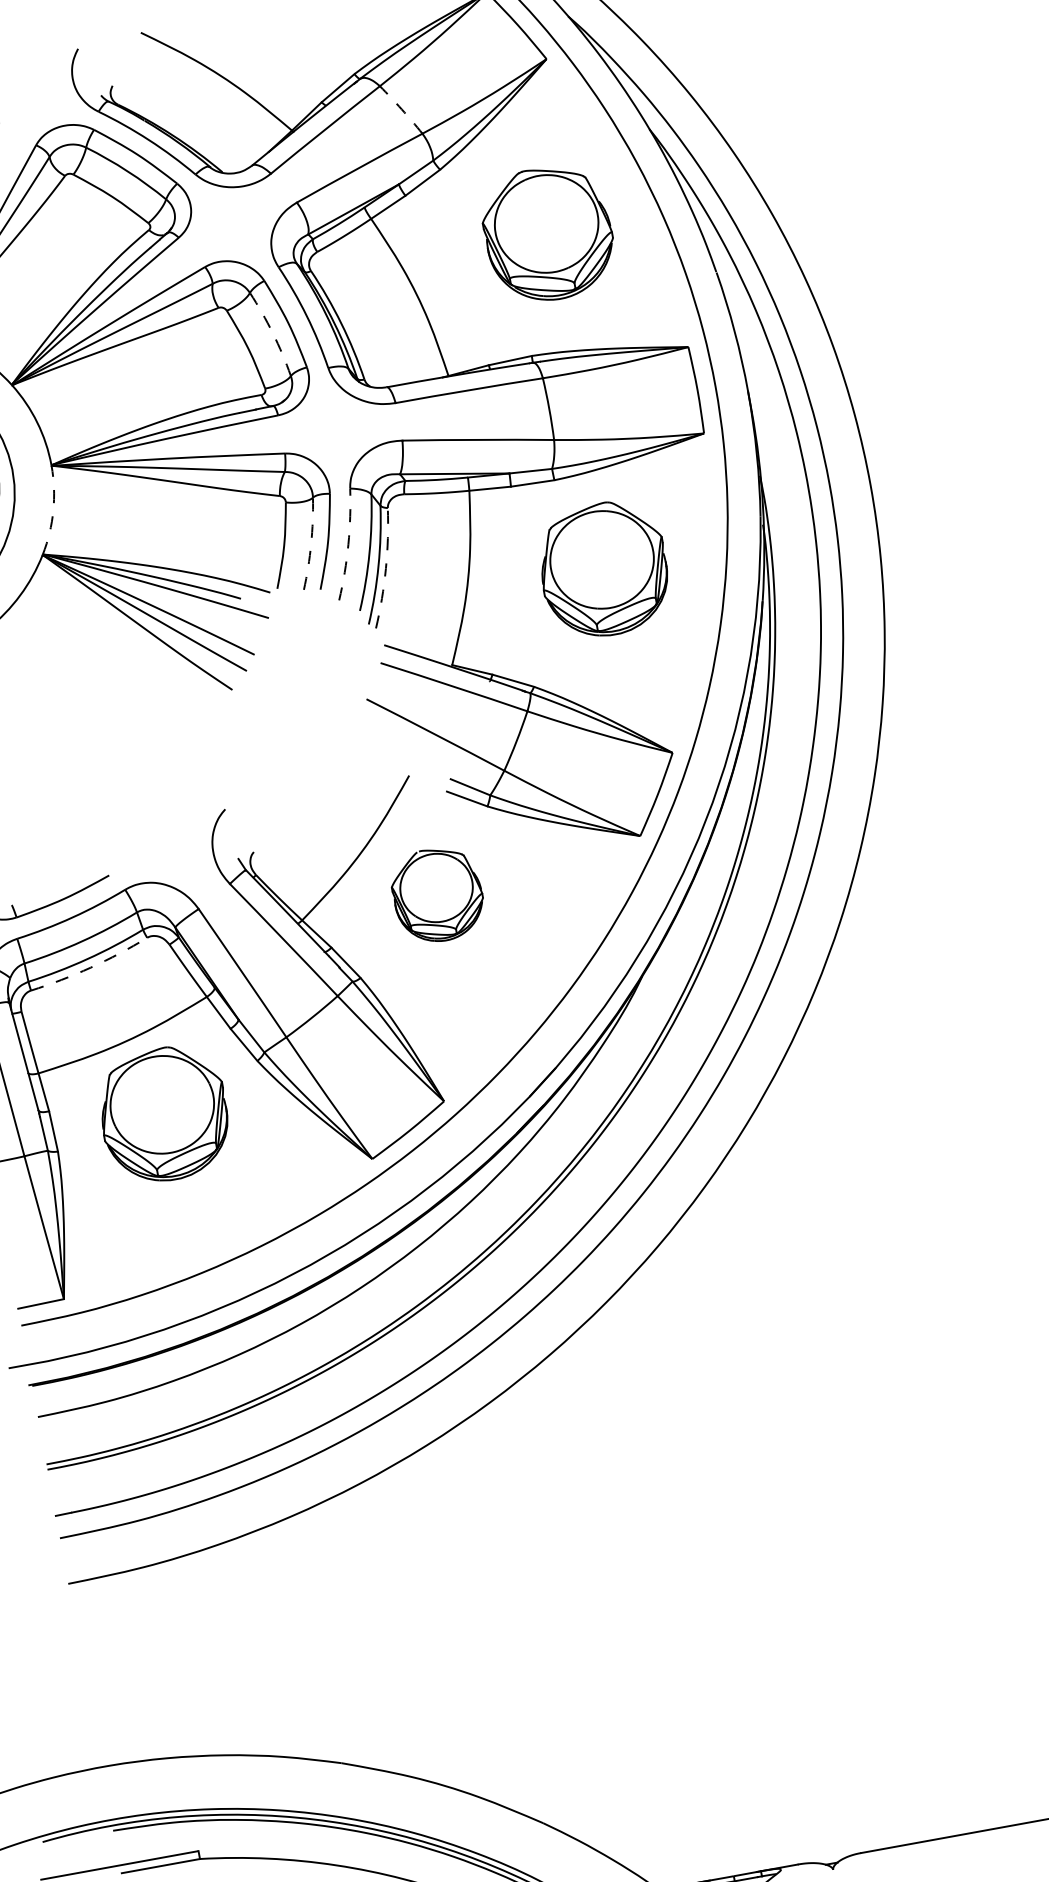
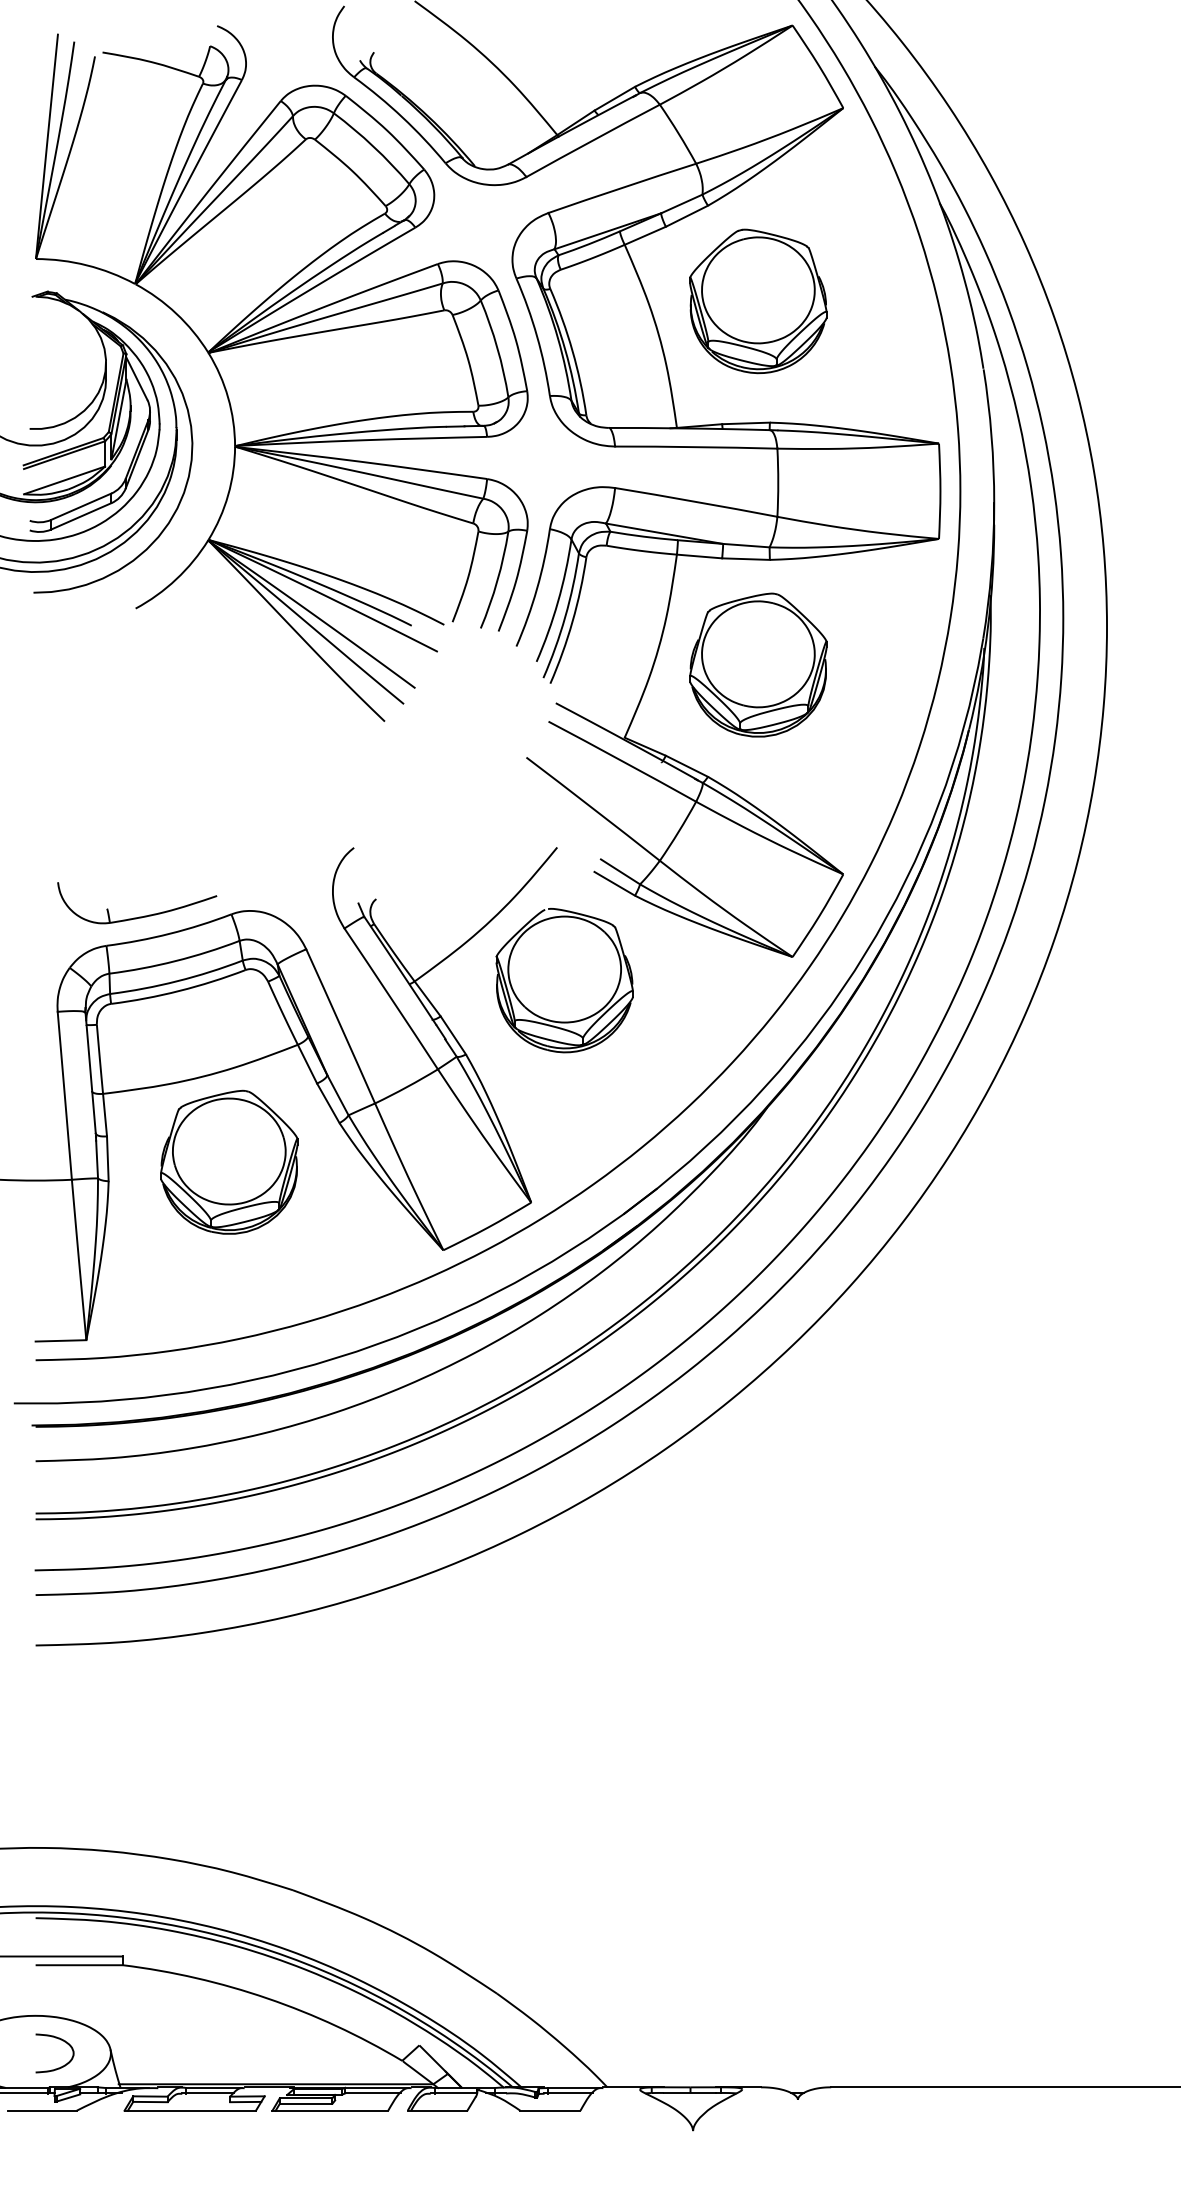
arc: (401, 109) -> (678, 133), dashed -> solid
part: (548, 234) -> (758, 301), moved
arc: (273, 333) -> (497, 348), dashed -> solid
arc: (53, 511) -> (228, 495), dashed -> solid
arc: (311, 543) -> (497, 580), dashed -> solid
arc: (348, 544) -> (537, 588), dashed -> solid
arc: (385, 568) -> (572, 621), dashed -> solid
part: (603, 569) -> (758, 664), moved
part: (437, 894) -> (564, 980), size x1.43
arc: (90, 967) -> (179, 990), dashed -> solid

